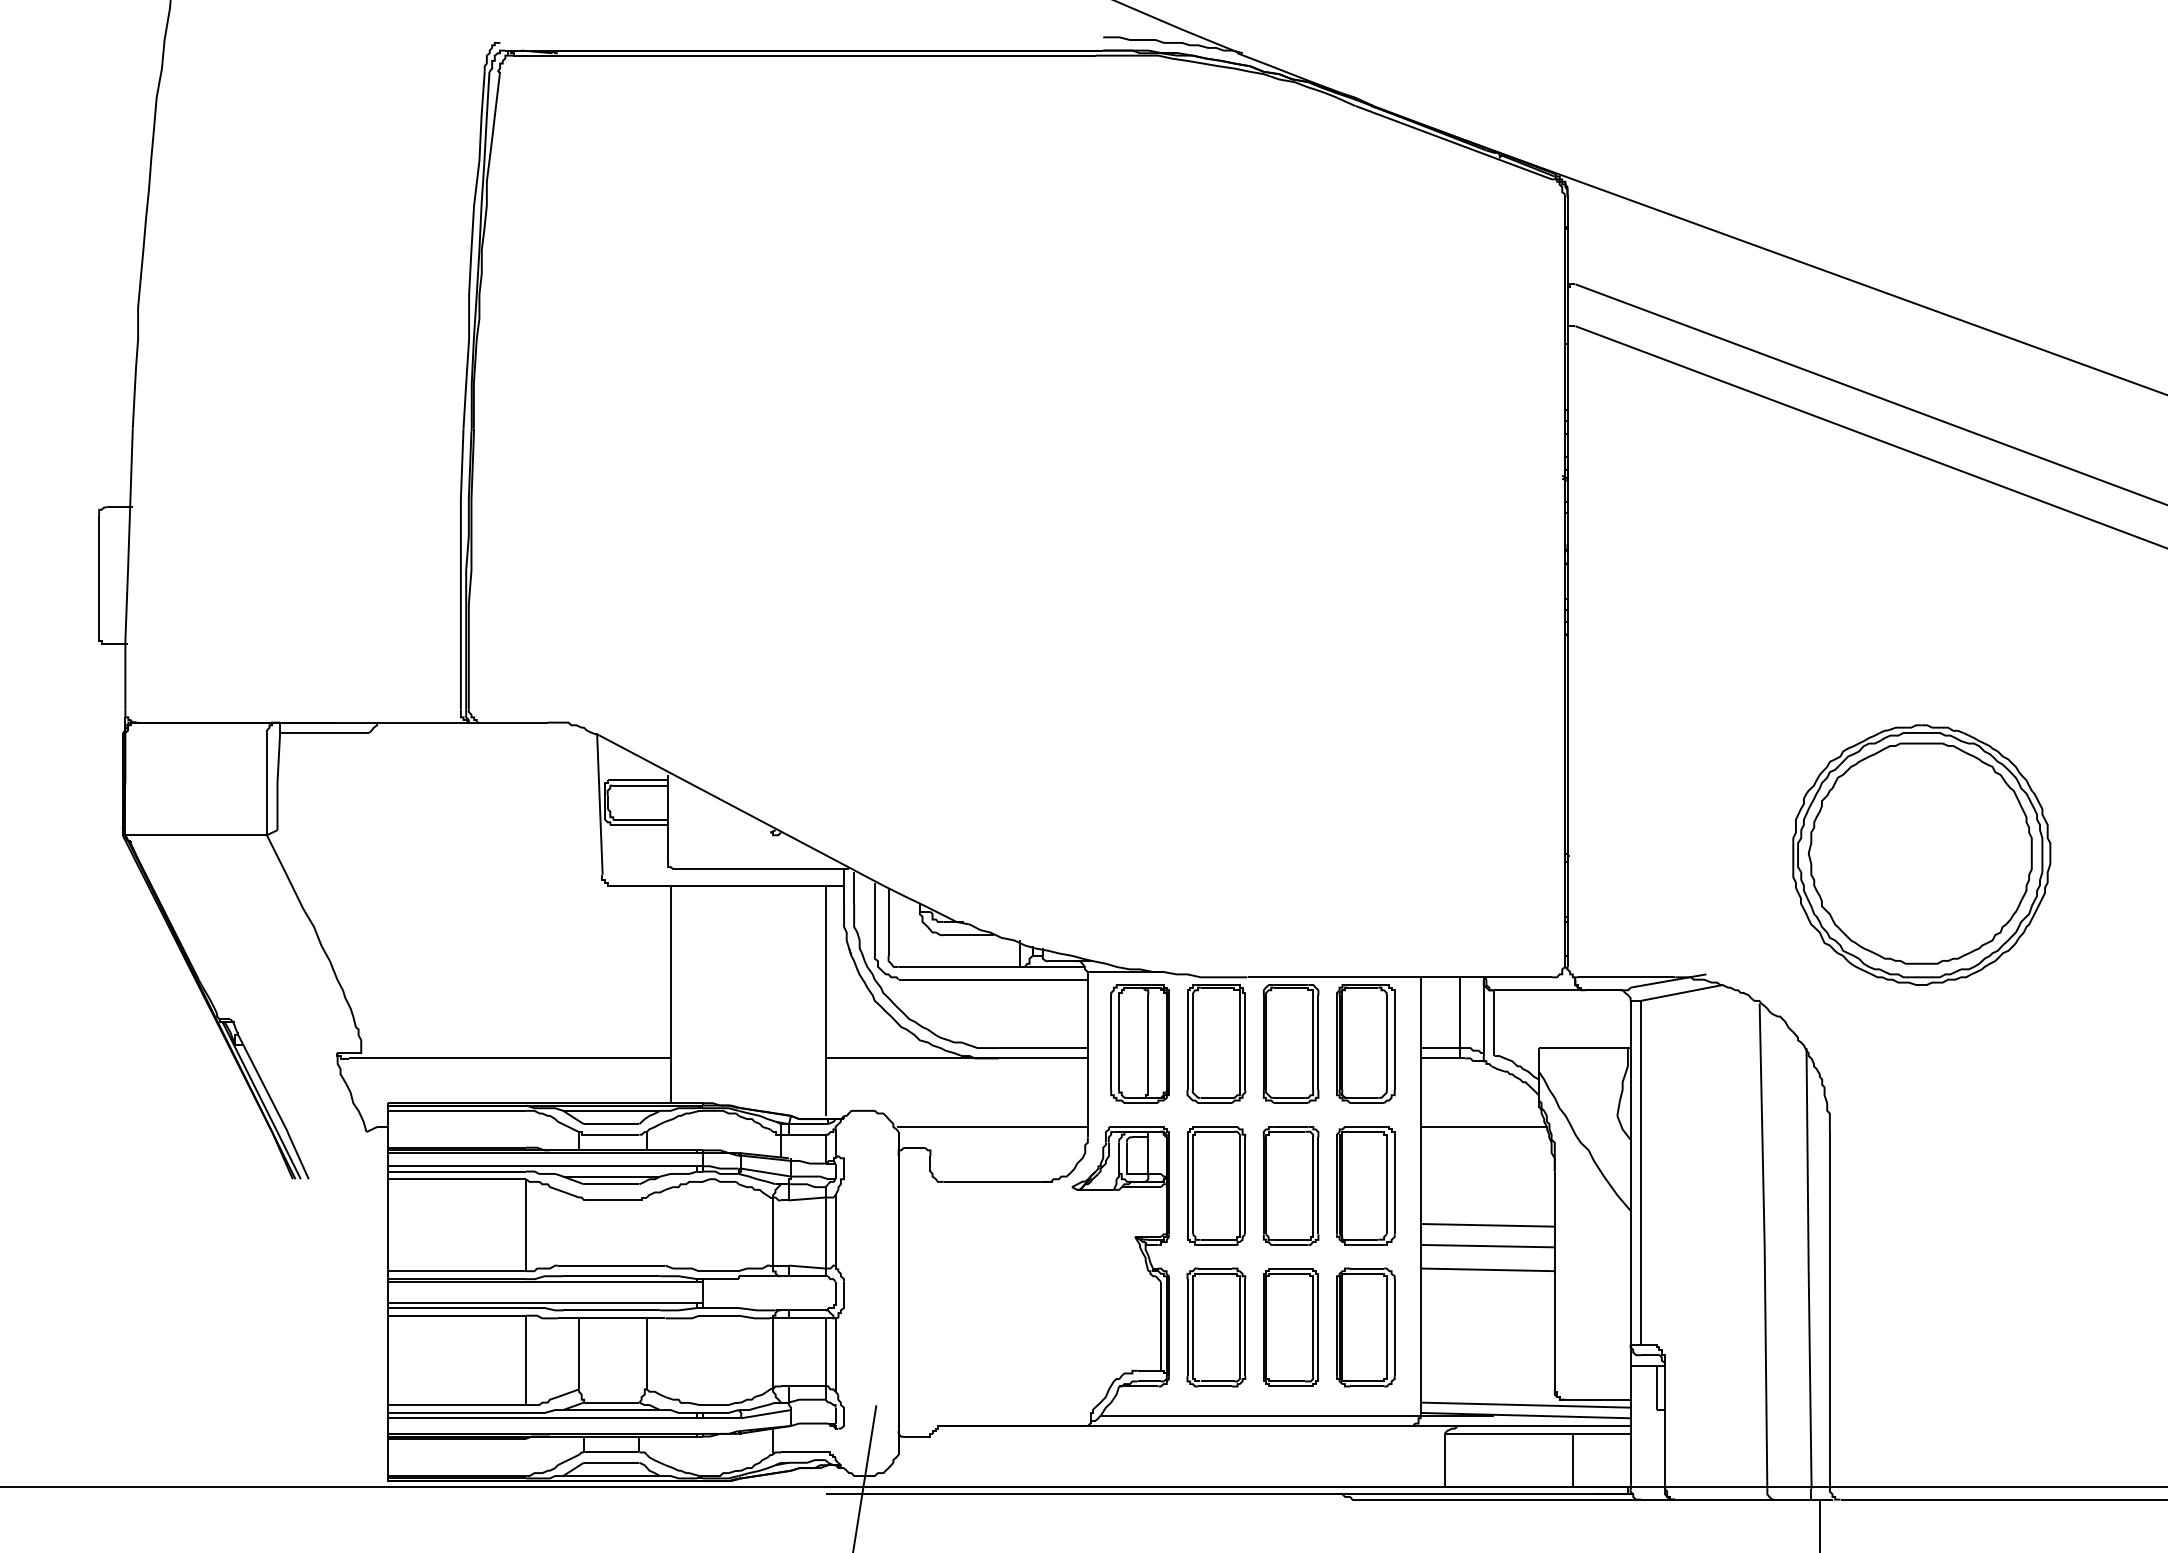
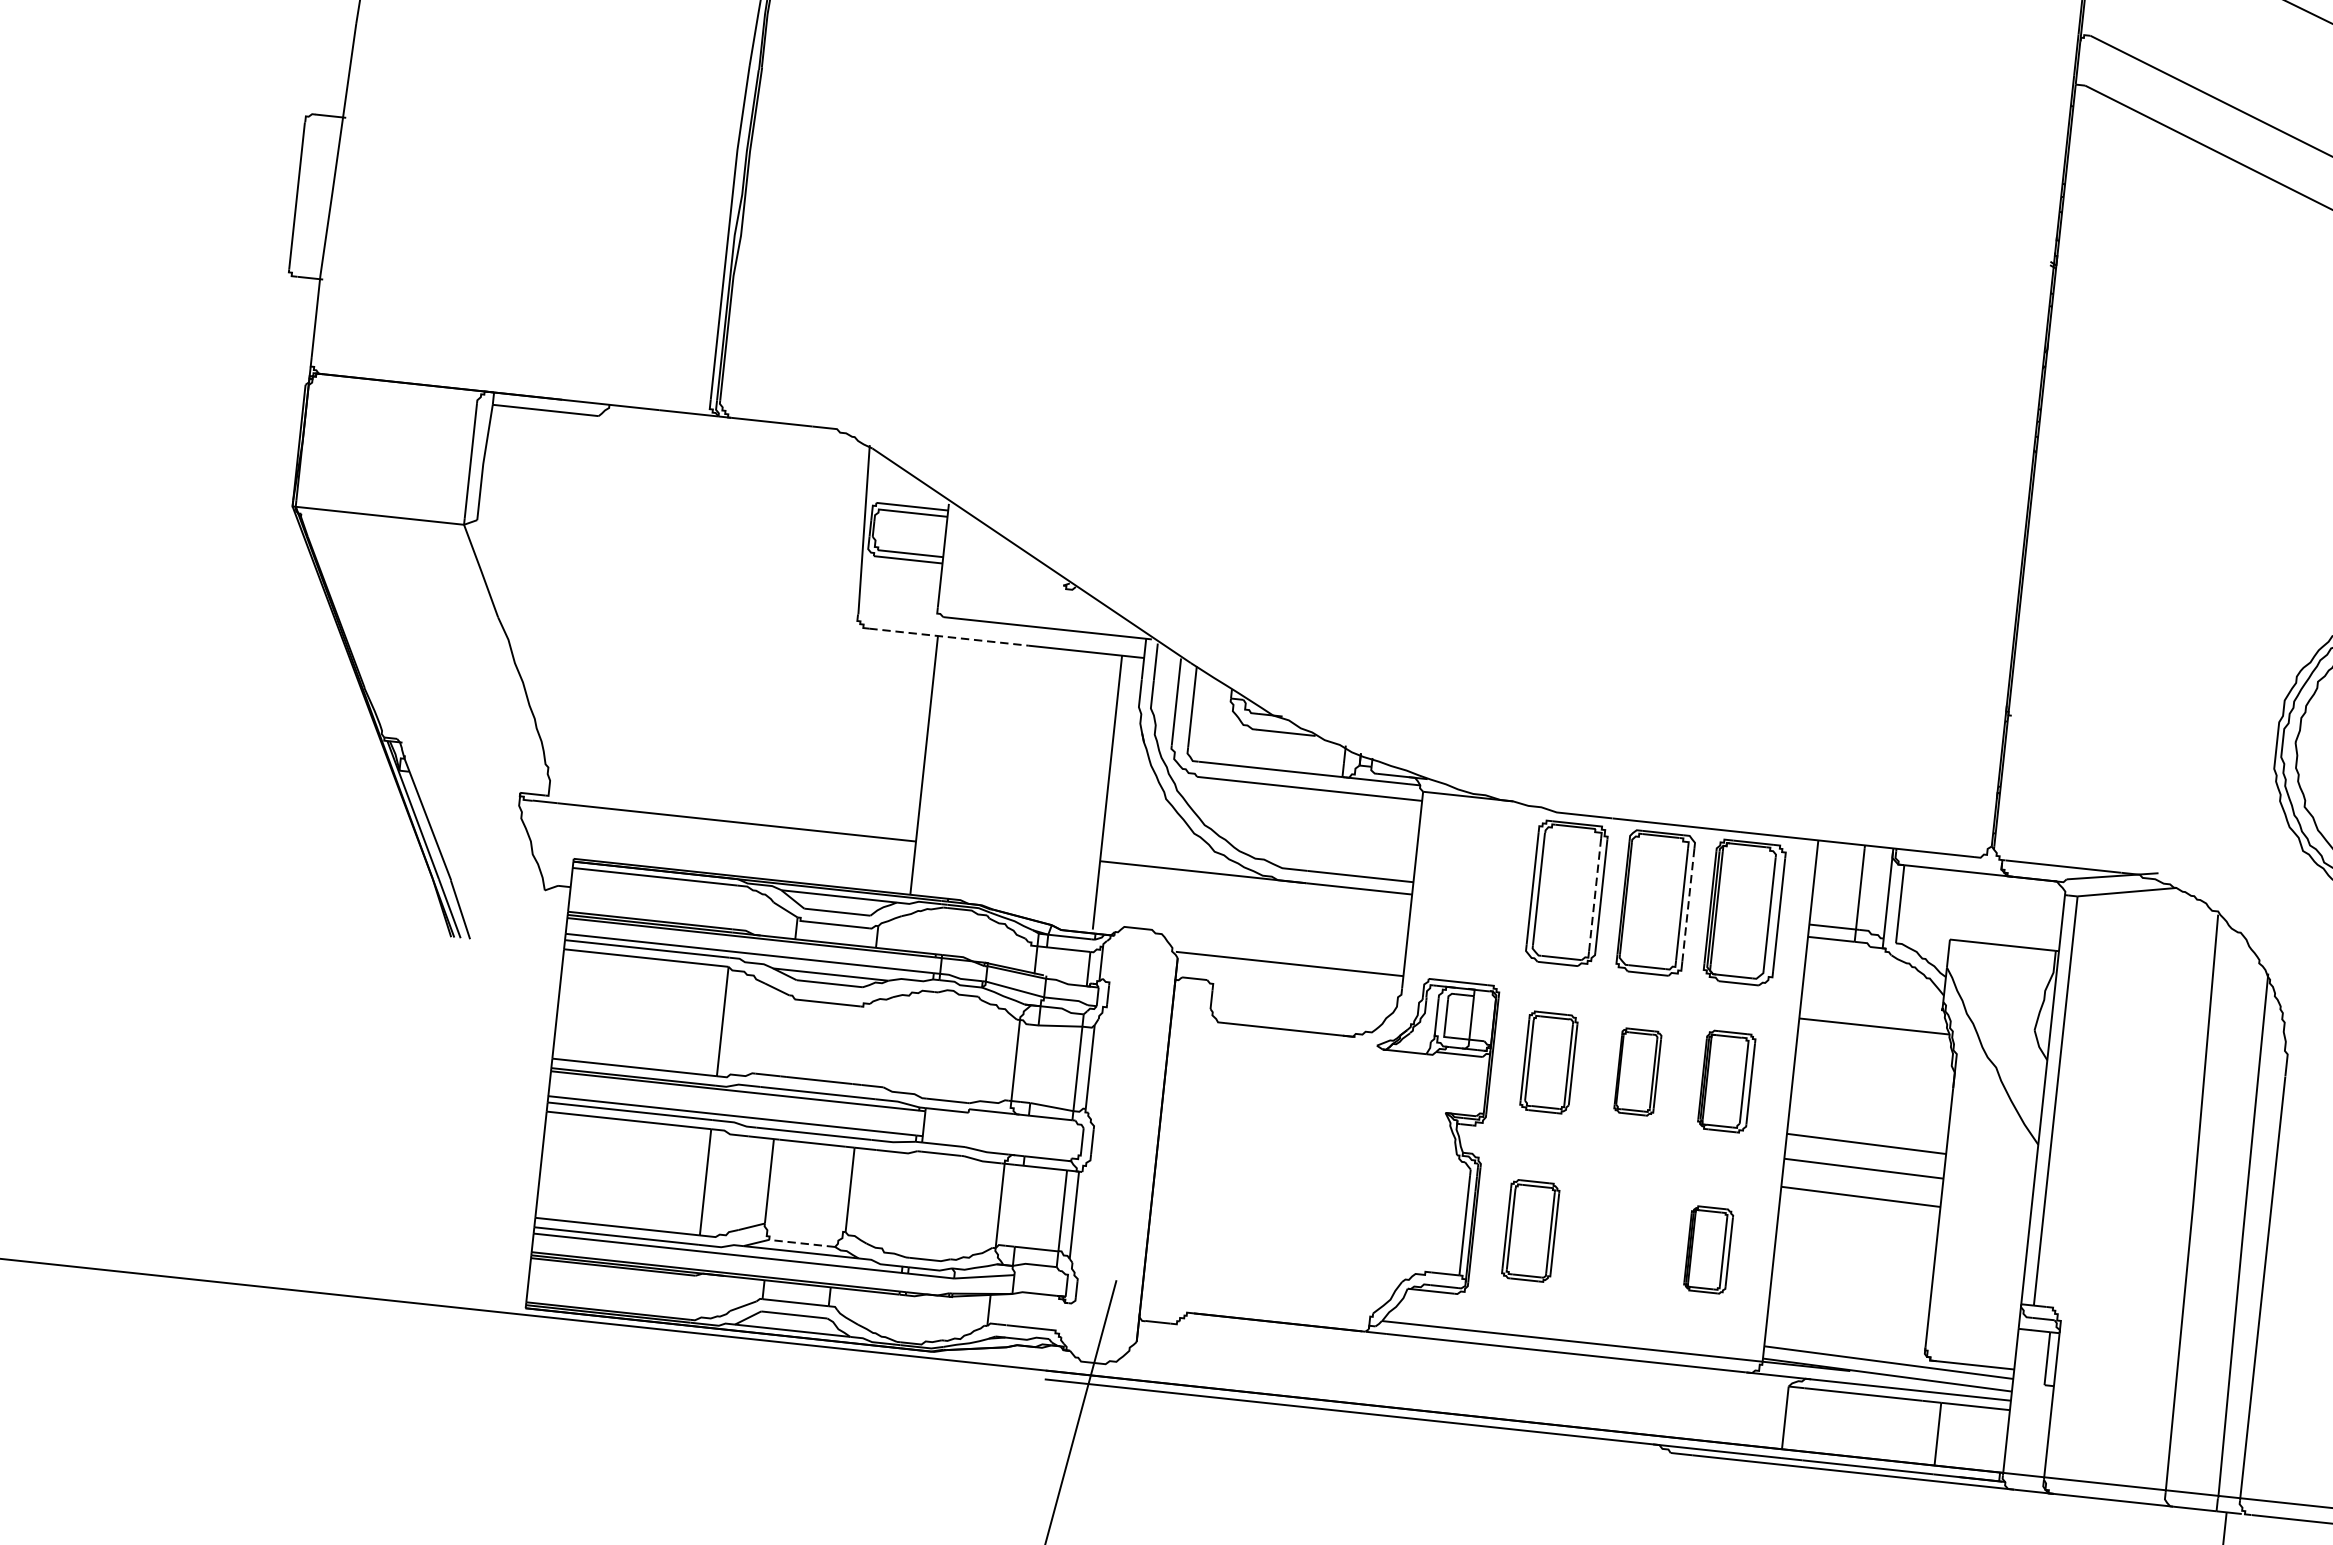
line: (680, 885) -> (949, 637), solid -> dashed
line: (1239, 1042) -> (1594, 894), solid -> dashed
part: (1139, 1043) -> (1475, 883), removed
line: (1318, 1043) -> (1688, 906), solid -> dashed
part: (1216, 1185) -> (1549, 1062), size x0.7
part: (1291, 1185) -> (1638, 1071), size x0.6
part: (1365, 1185) -> (1726, 1081), size x0.7
part: (1216, 1327) -> (1530, 1230), size x0.7
part: (1290, 1327) -> (1618, 1240), removed
part: (1365, 1327) -> (1708, 1249), size x0.6
line: (611, 1402) -> (801, 1243), solid -> dashed

